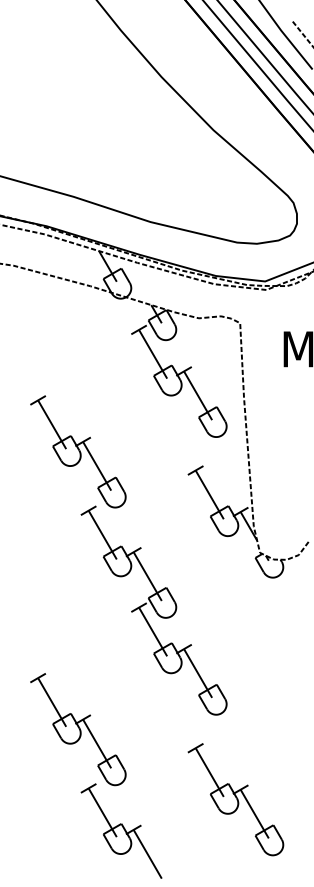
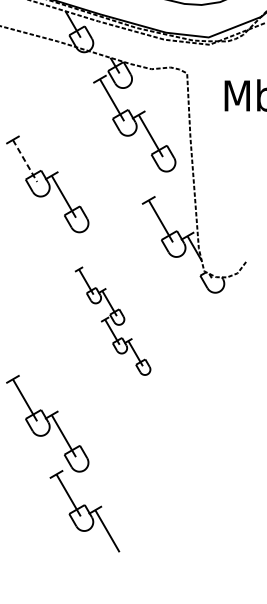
line: (52, 425) -> (25, 161), solid -> dashed
part: (153, 610) -> (112, 321), size x0.6
part: (235, 799) -> (183, 483), removed

